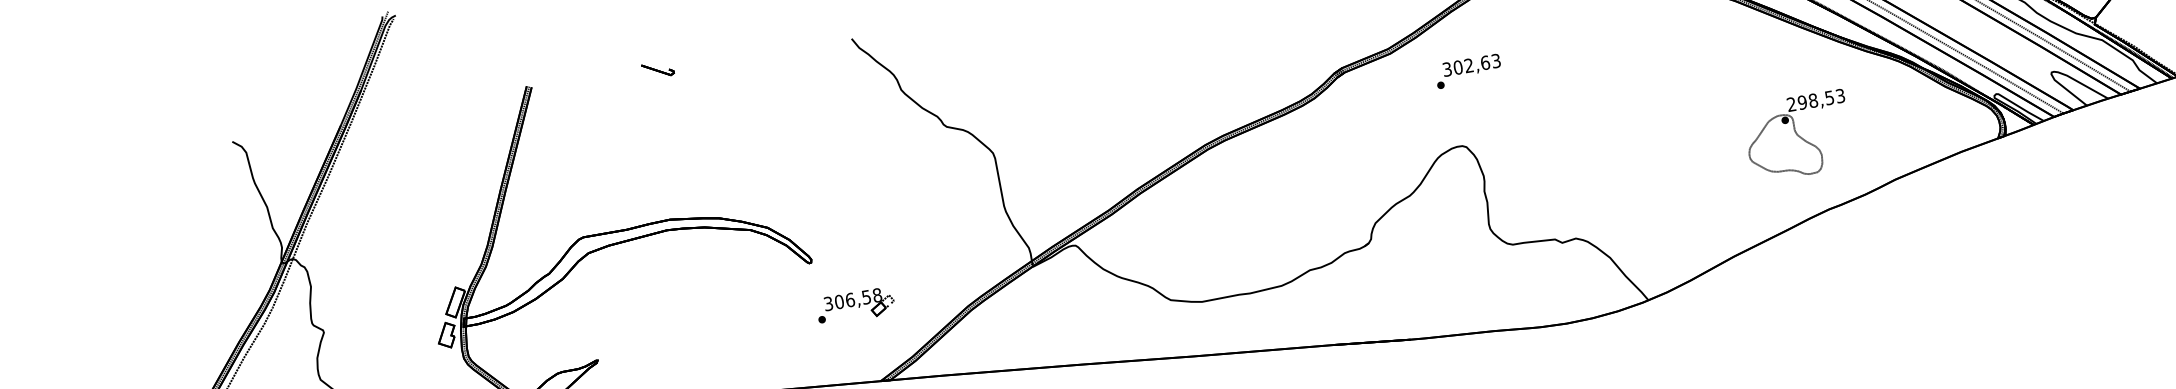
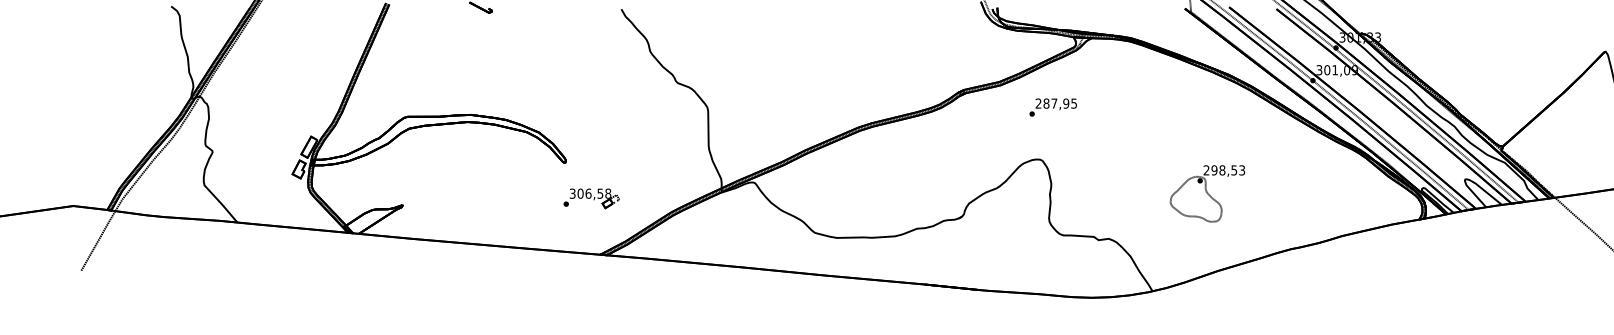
text: (1470, 65) -> (1055, 103), 302,63 -> 287,95
part: (1798, 136) -> (1207, 193), moved

